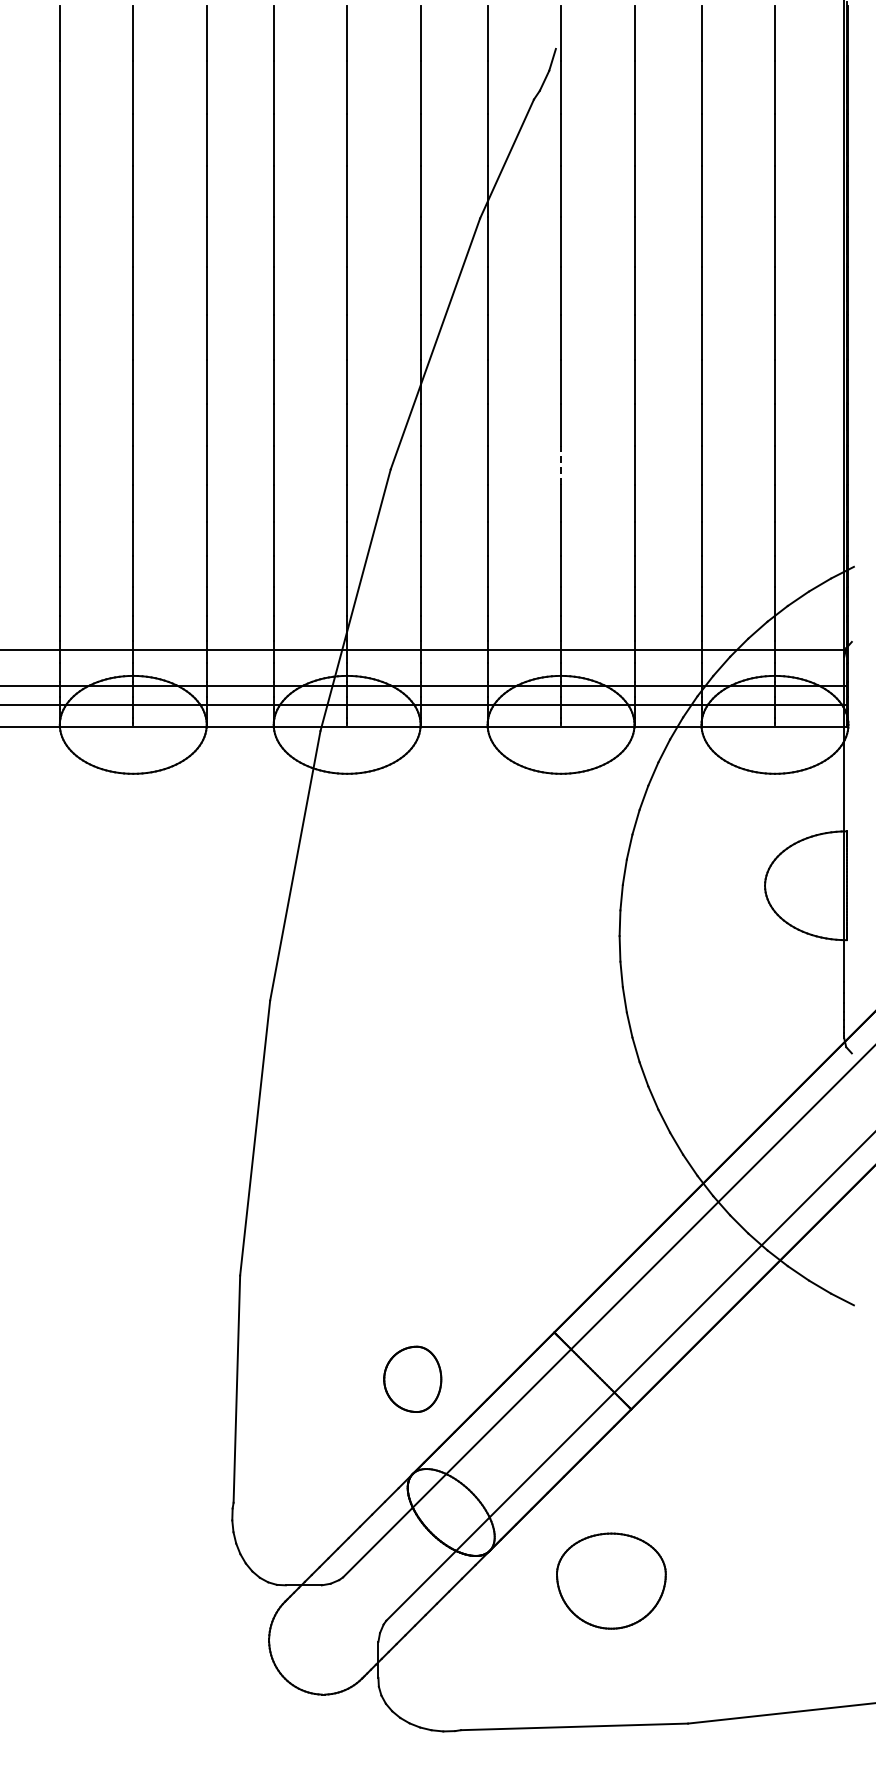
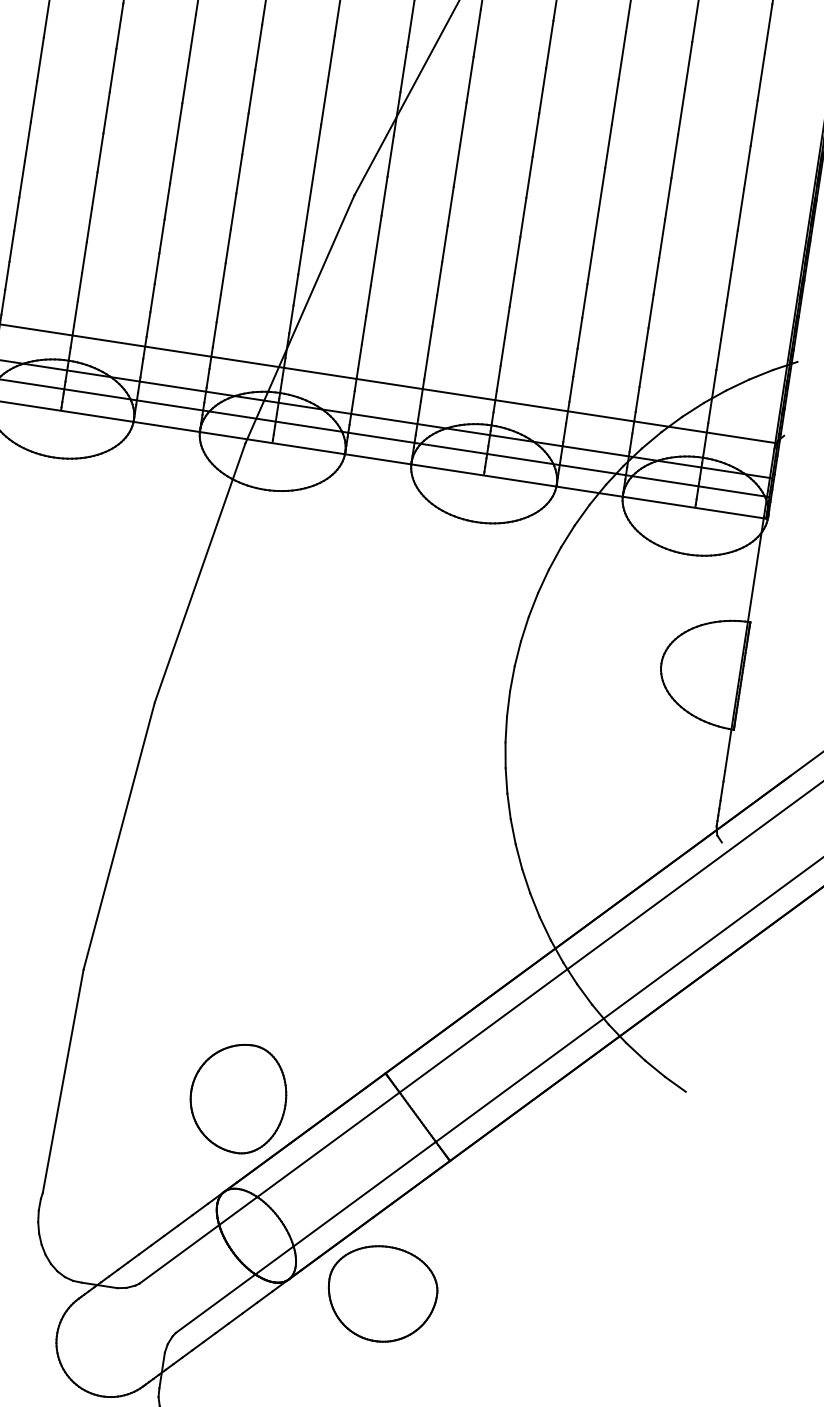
line: (561, 465) -> (523, 217), dashed -> solid
part: (412, 1379) -> (238, 1098), size x1.67
part: (611, 1580) -> (382, 1293), moved

